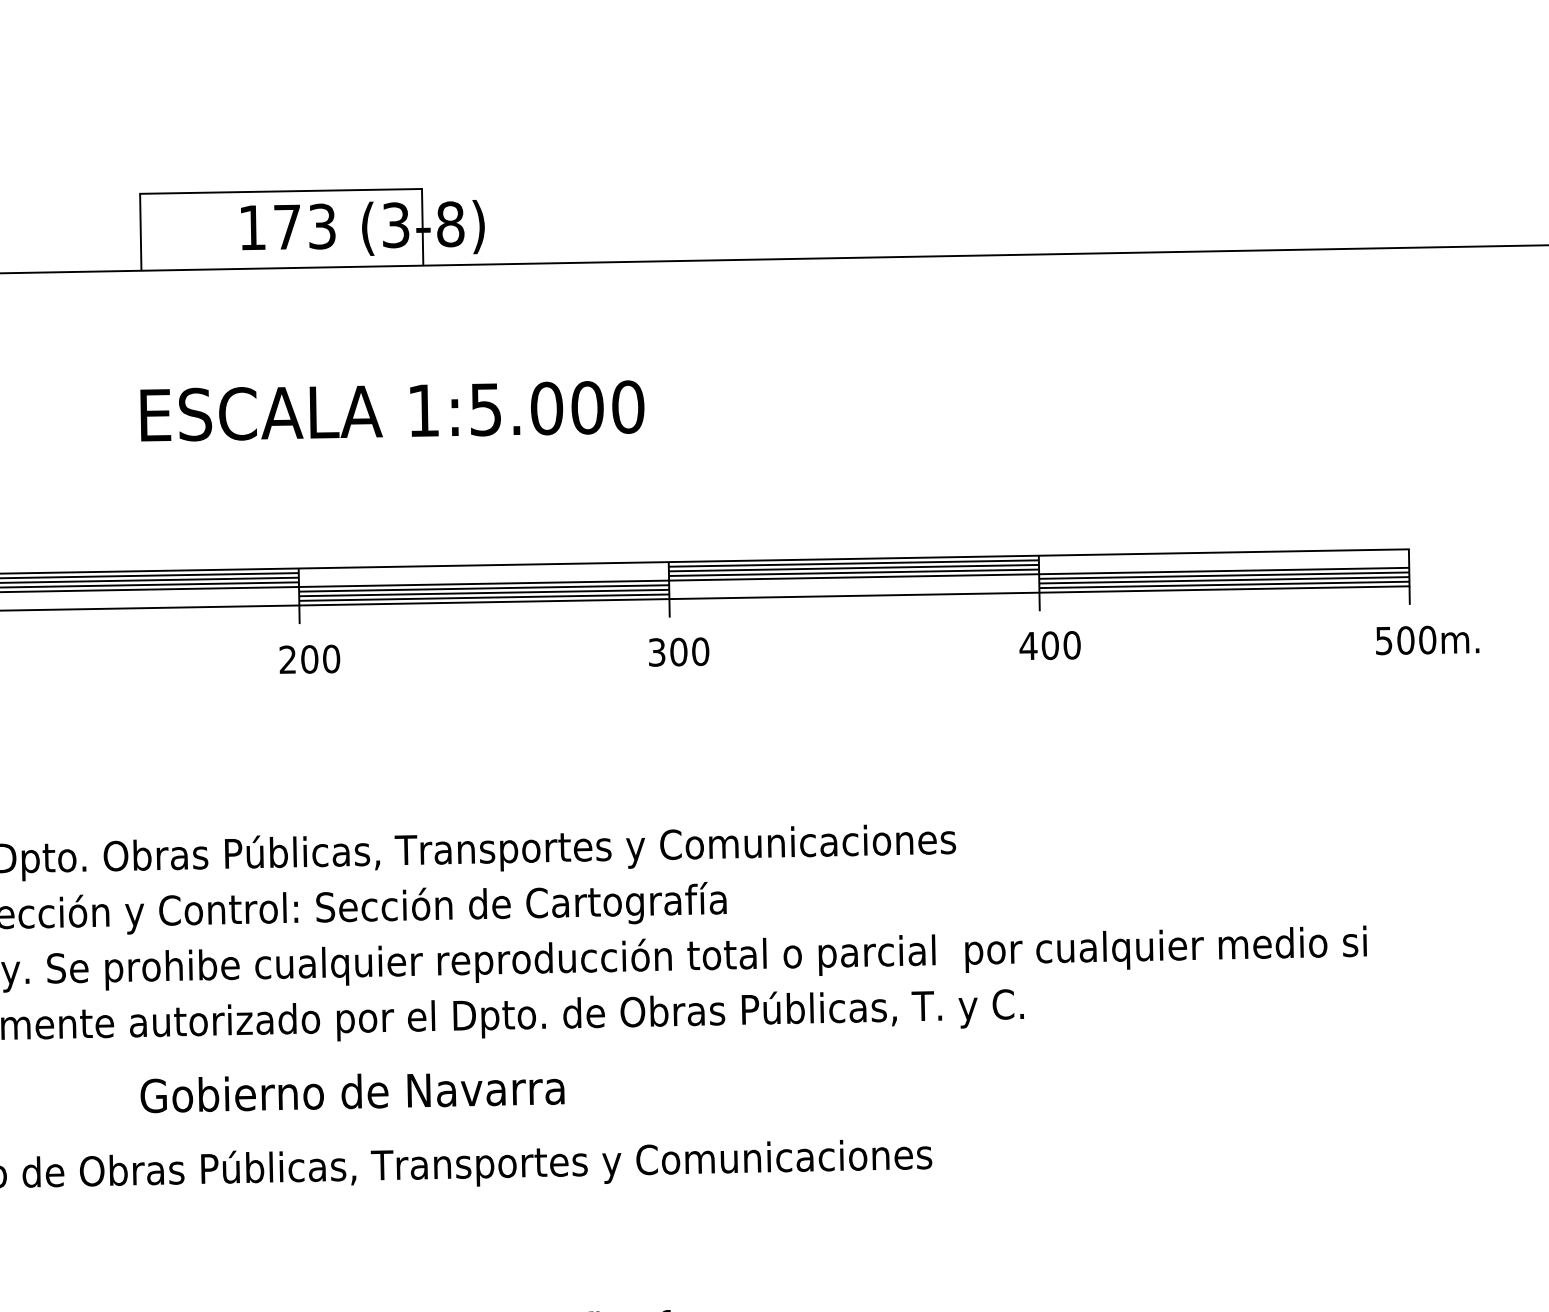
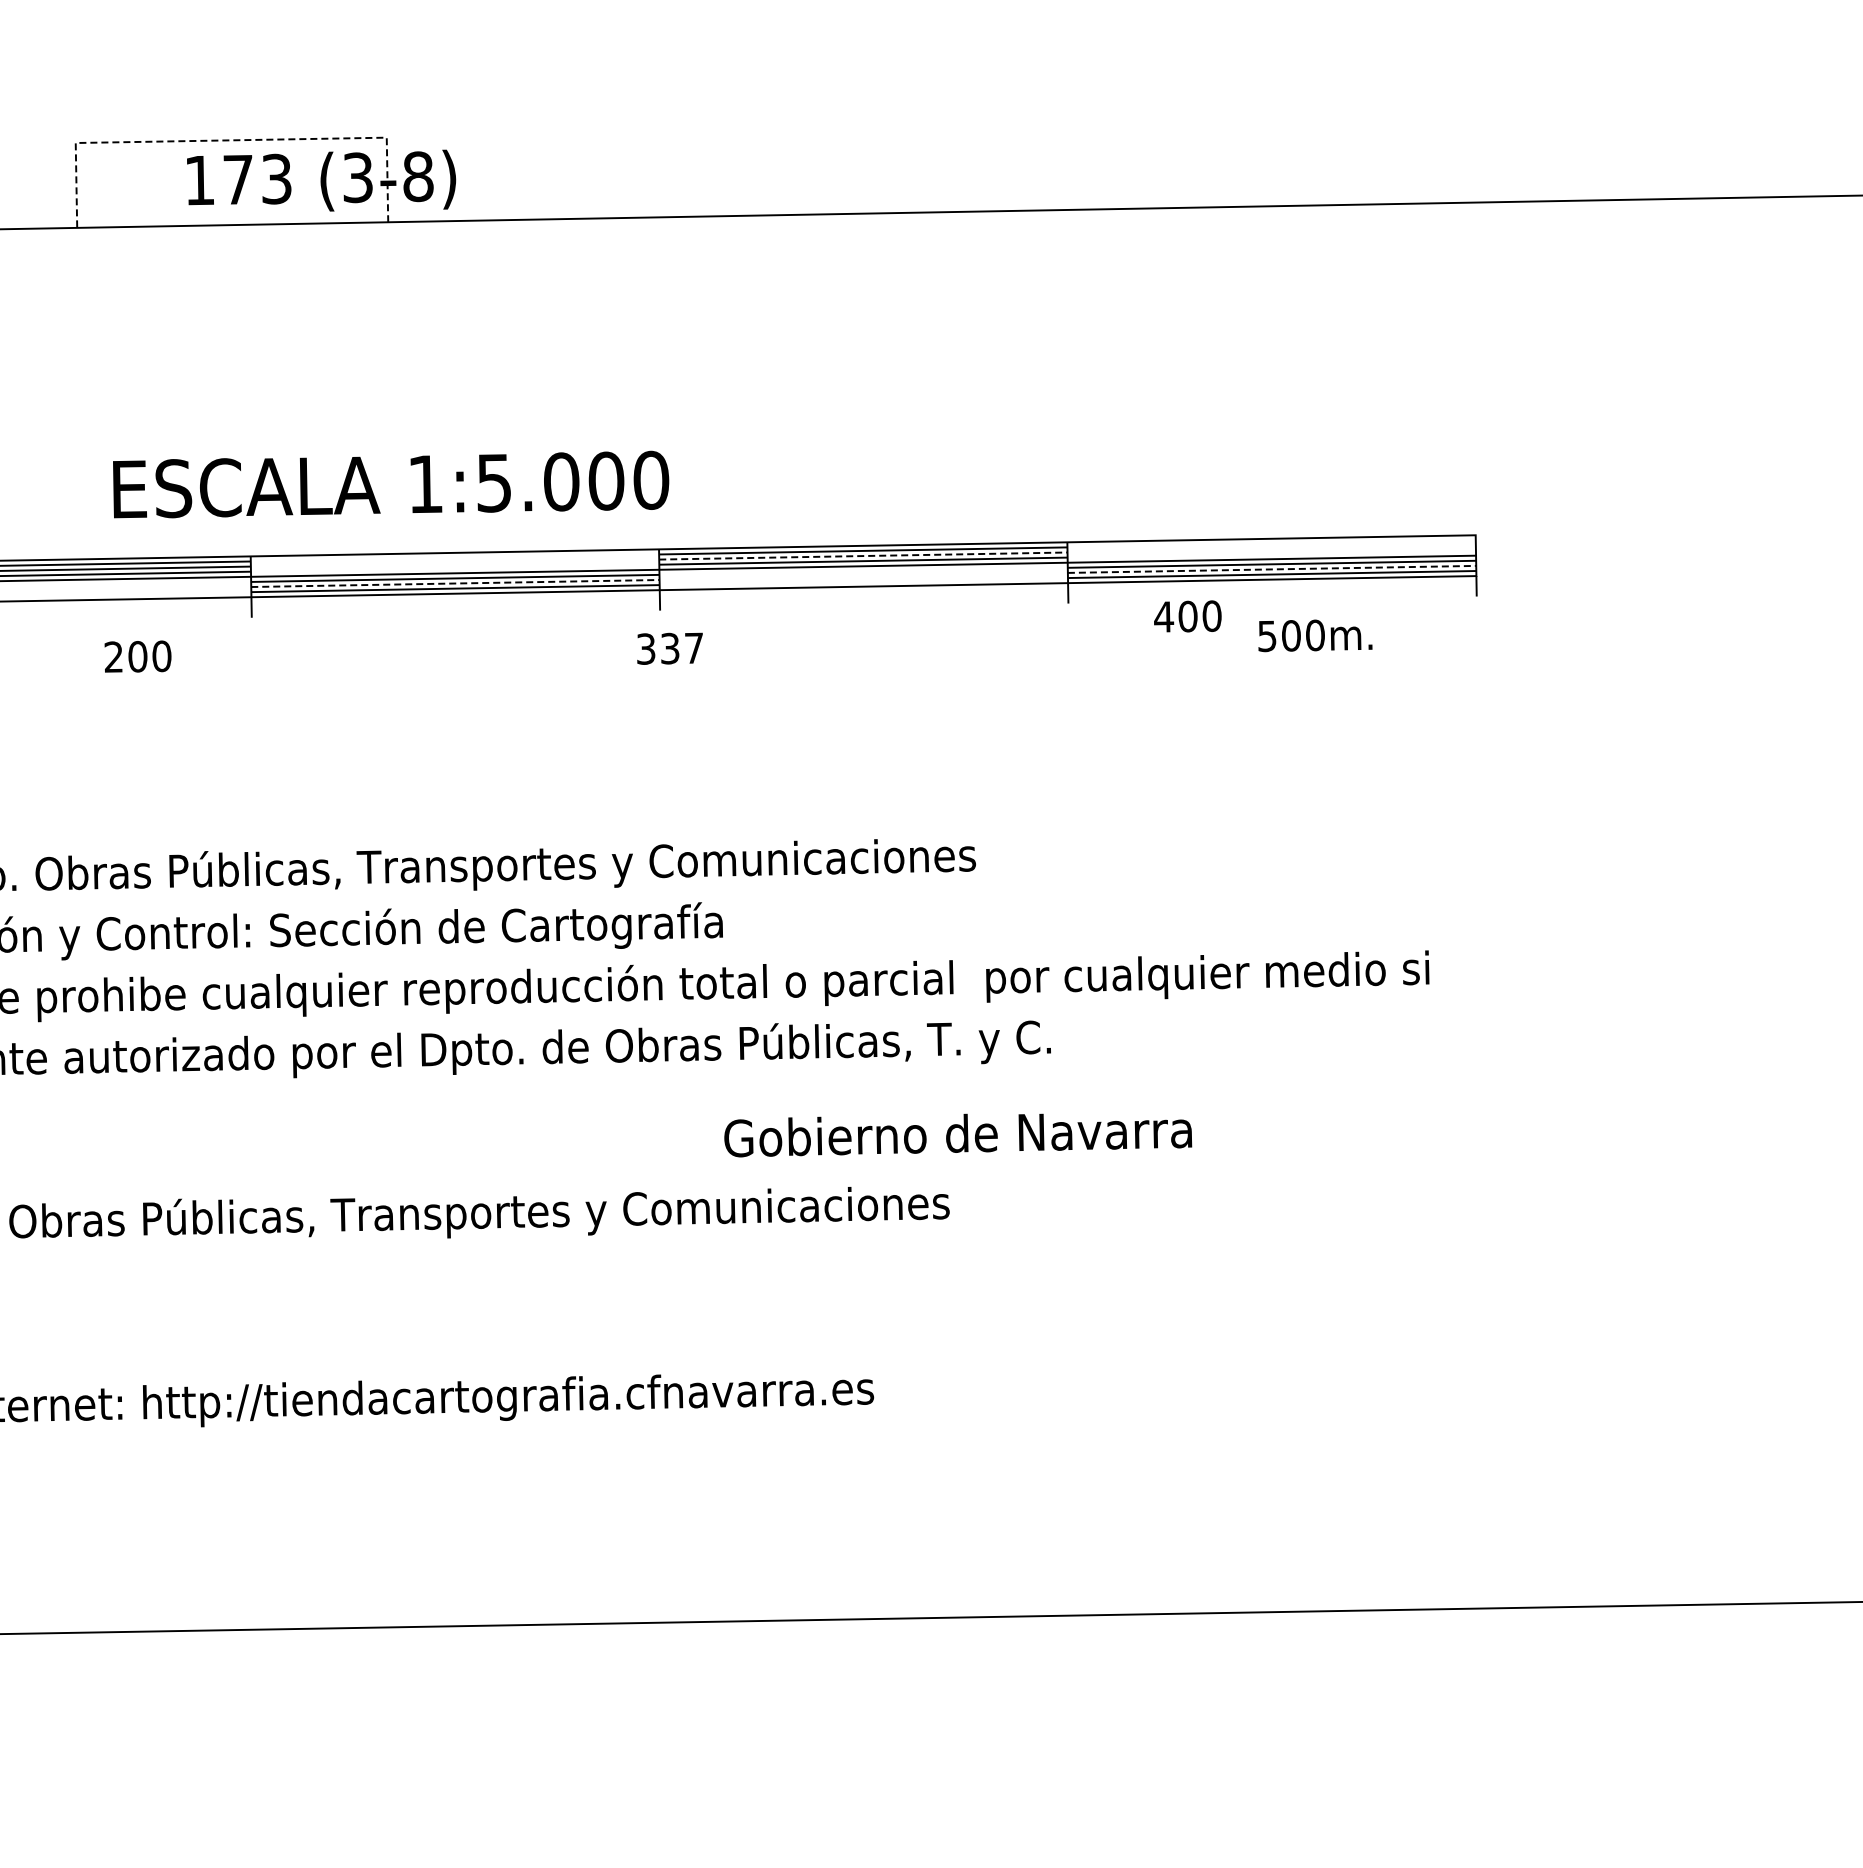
line: (281, 191) -> (231, 140), solid -> dashed
text: (392, 410) -> (391, 484), moved
line: (854, 568) -> (863, 556), solid -> dashed
line: (1224, 580) -> (1272, 569), solid -> dashed
line: (484, 593) -> (455, 583), solid -> dashed
text: (1427, 640) -> (1315, 635), moved
text: (1049, 645) -> (1187, 616), moved
text: (689, 651) -> (681, 648), 300 -> 337
text: (309, 659) -> (137, 656), moved
text: (352, 1093) -> (958, 1135), moved

